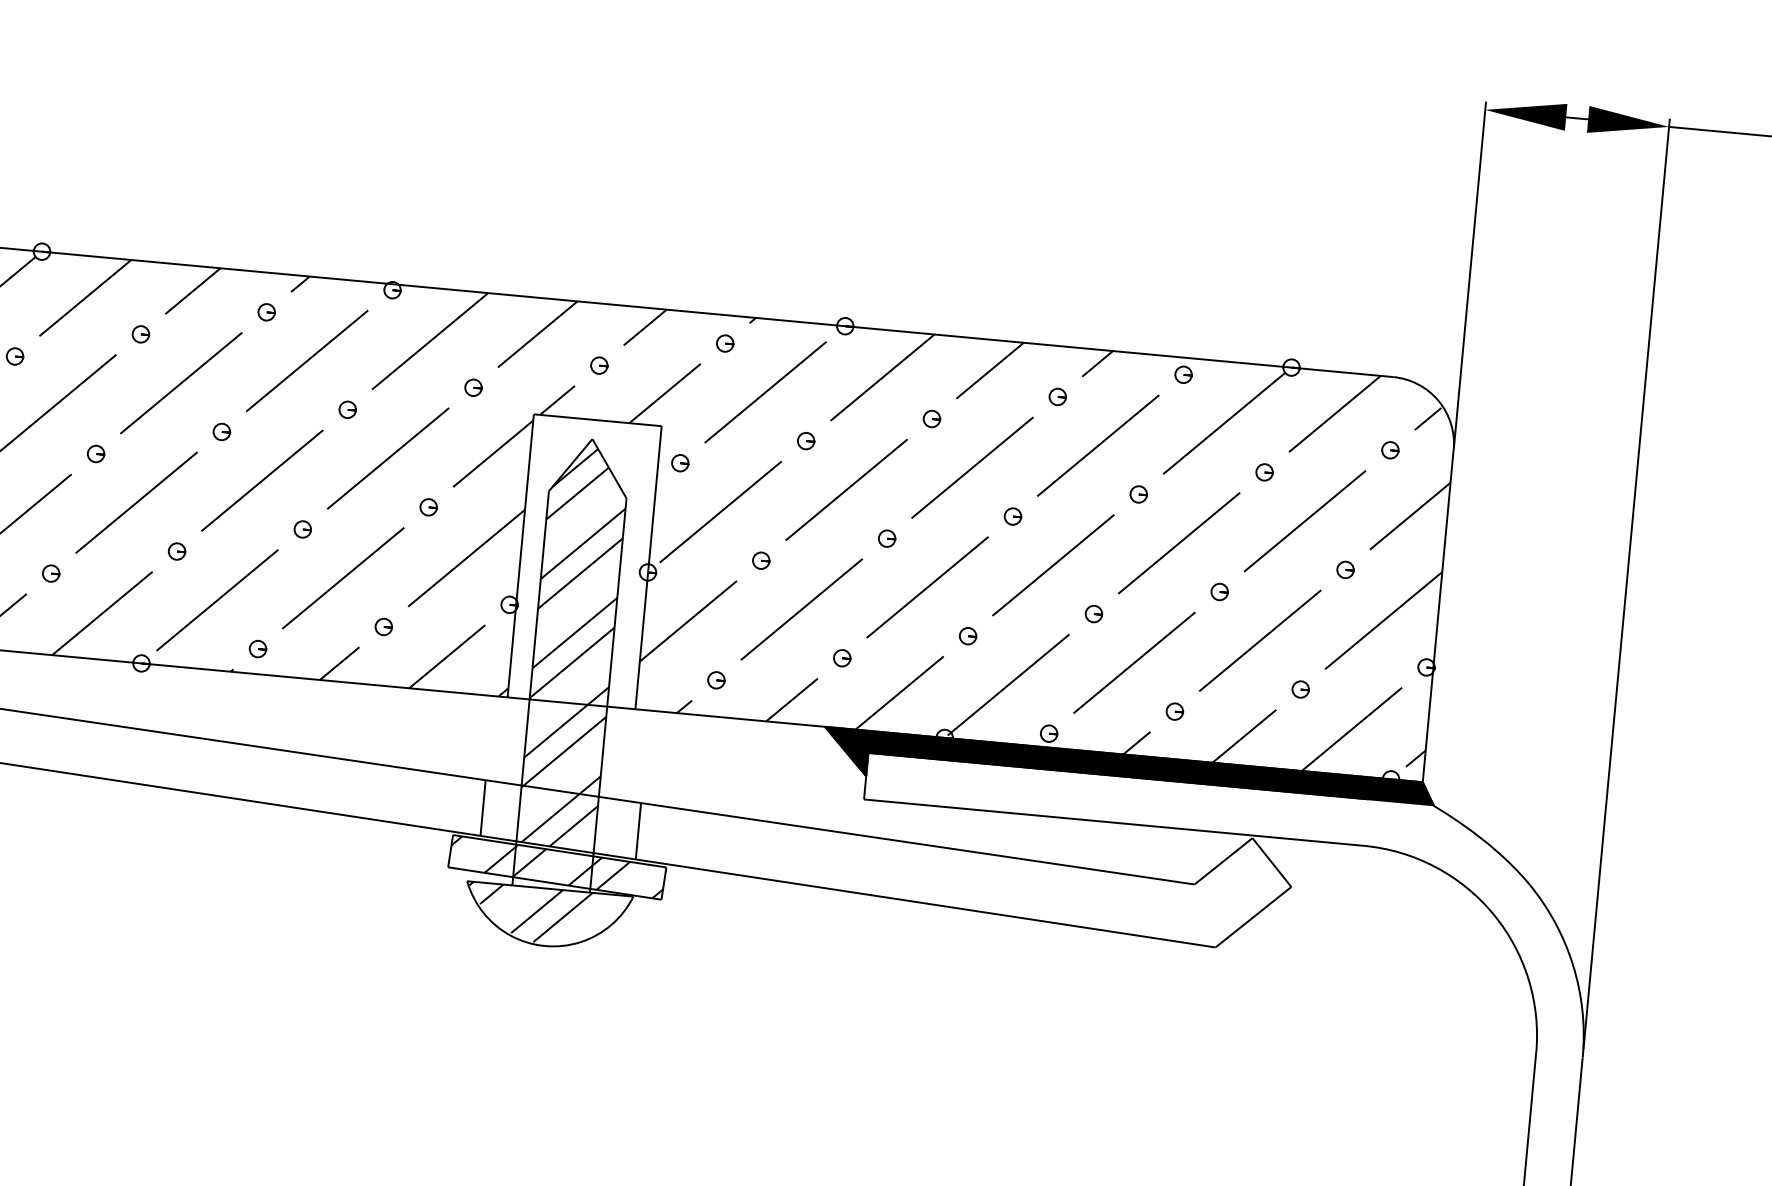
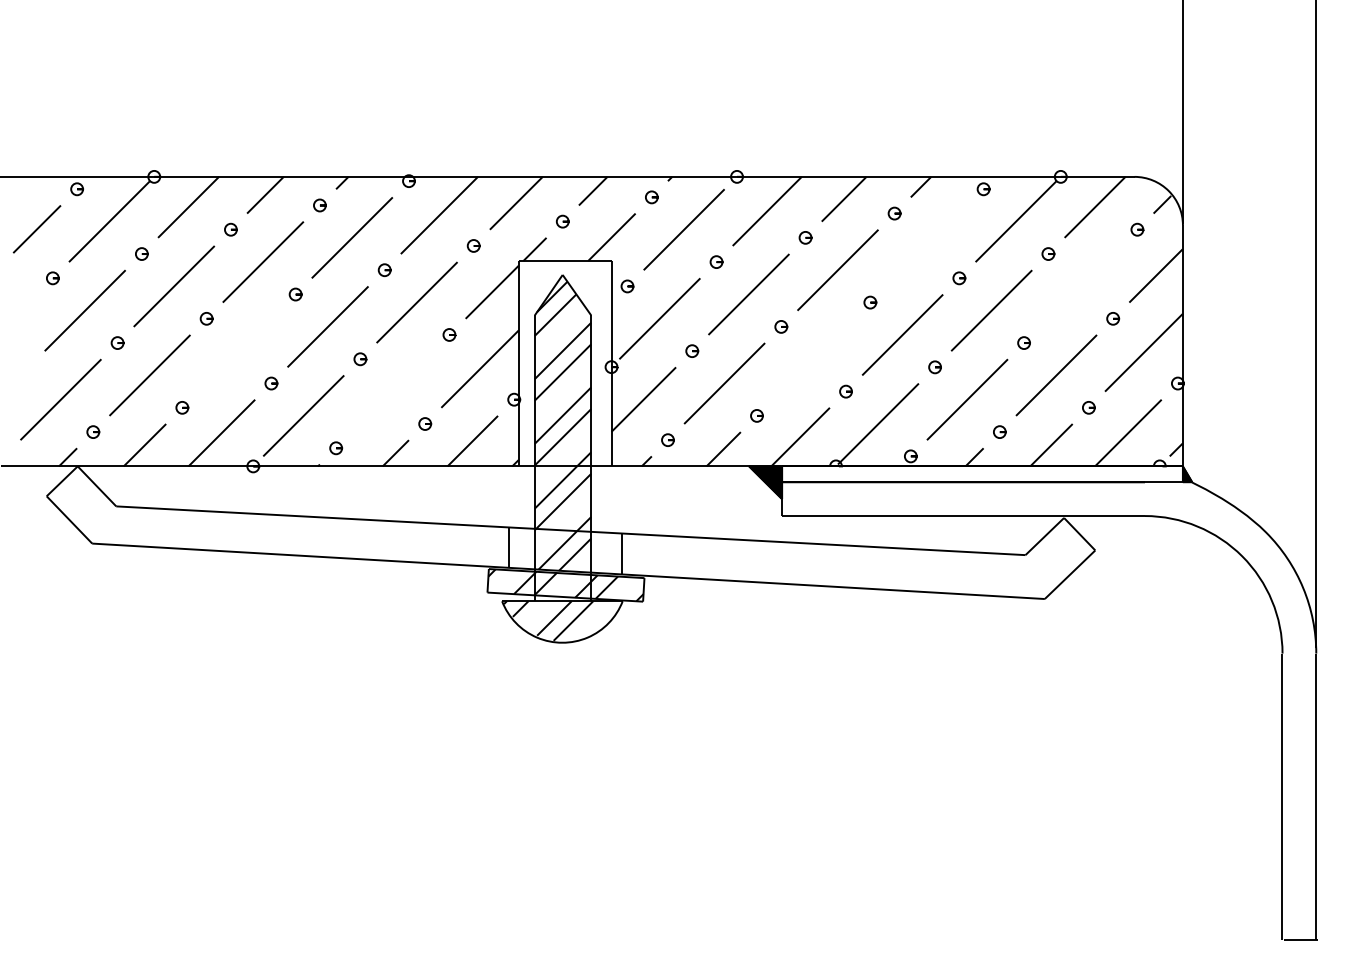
line: (1097, 445) -> (926, 245), removed
line: (135, 501) -> (238, 350), removed
line: (1304, 521) -> (1080, 286), removed
line: (342, 577) -> (392, 391), removed
line: (927, 586) -> (813, 358), removed
fill: (1144, 778) -> (982, 482), removed

